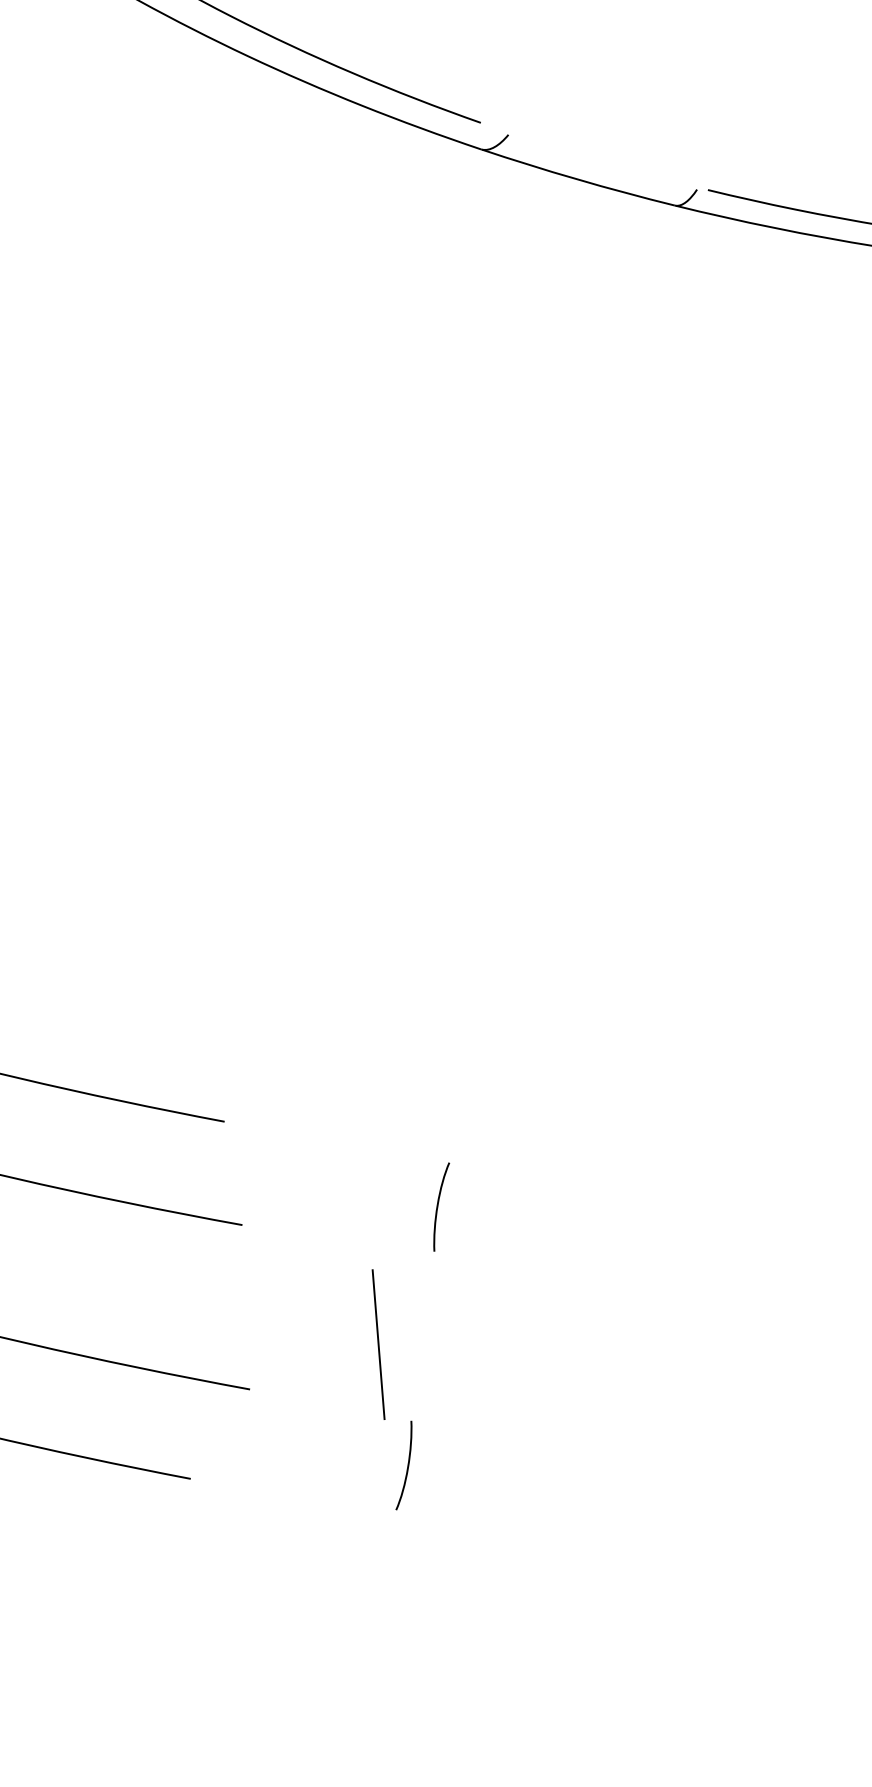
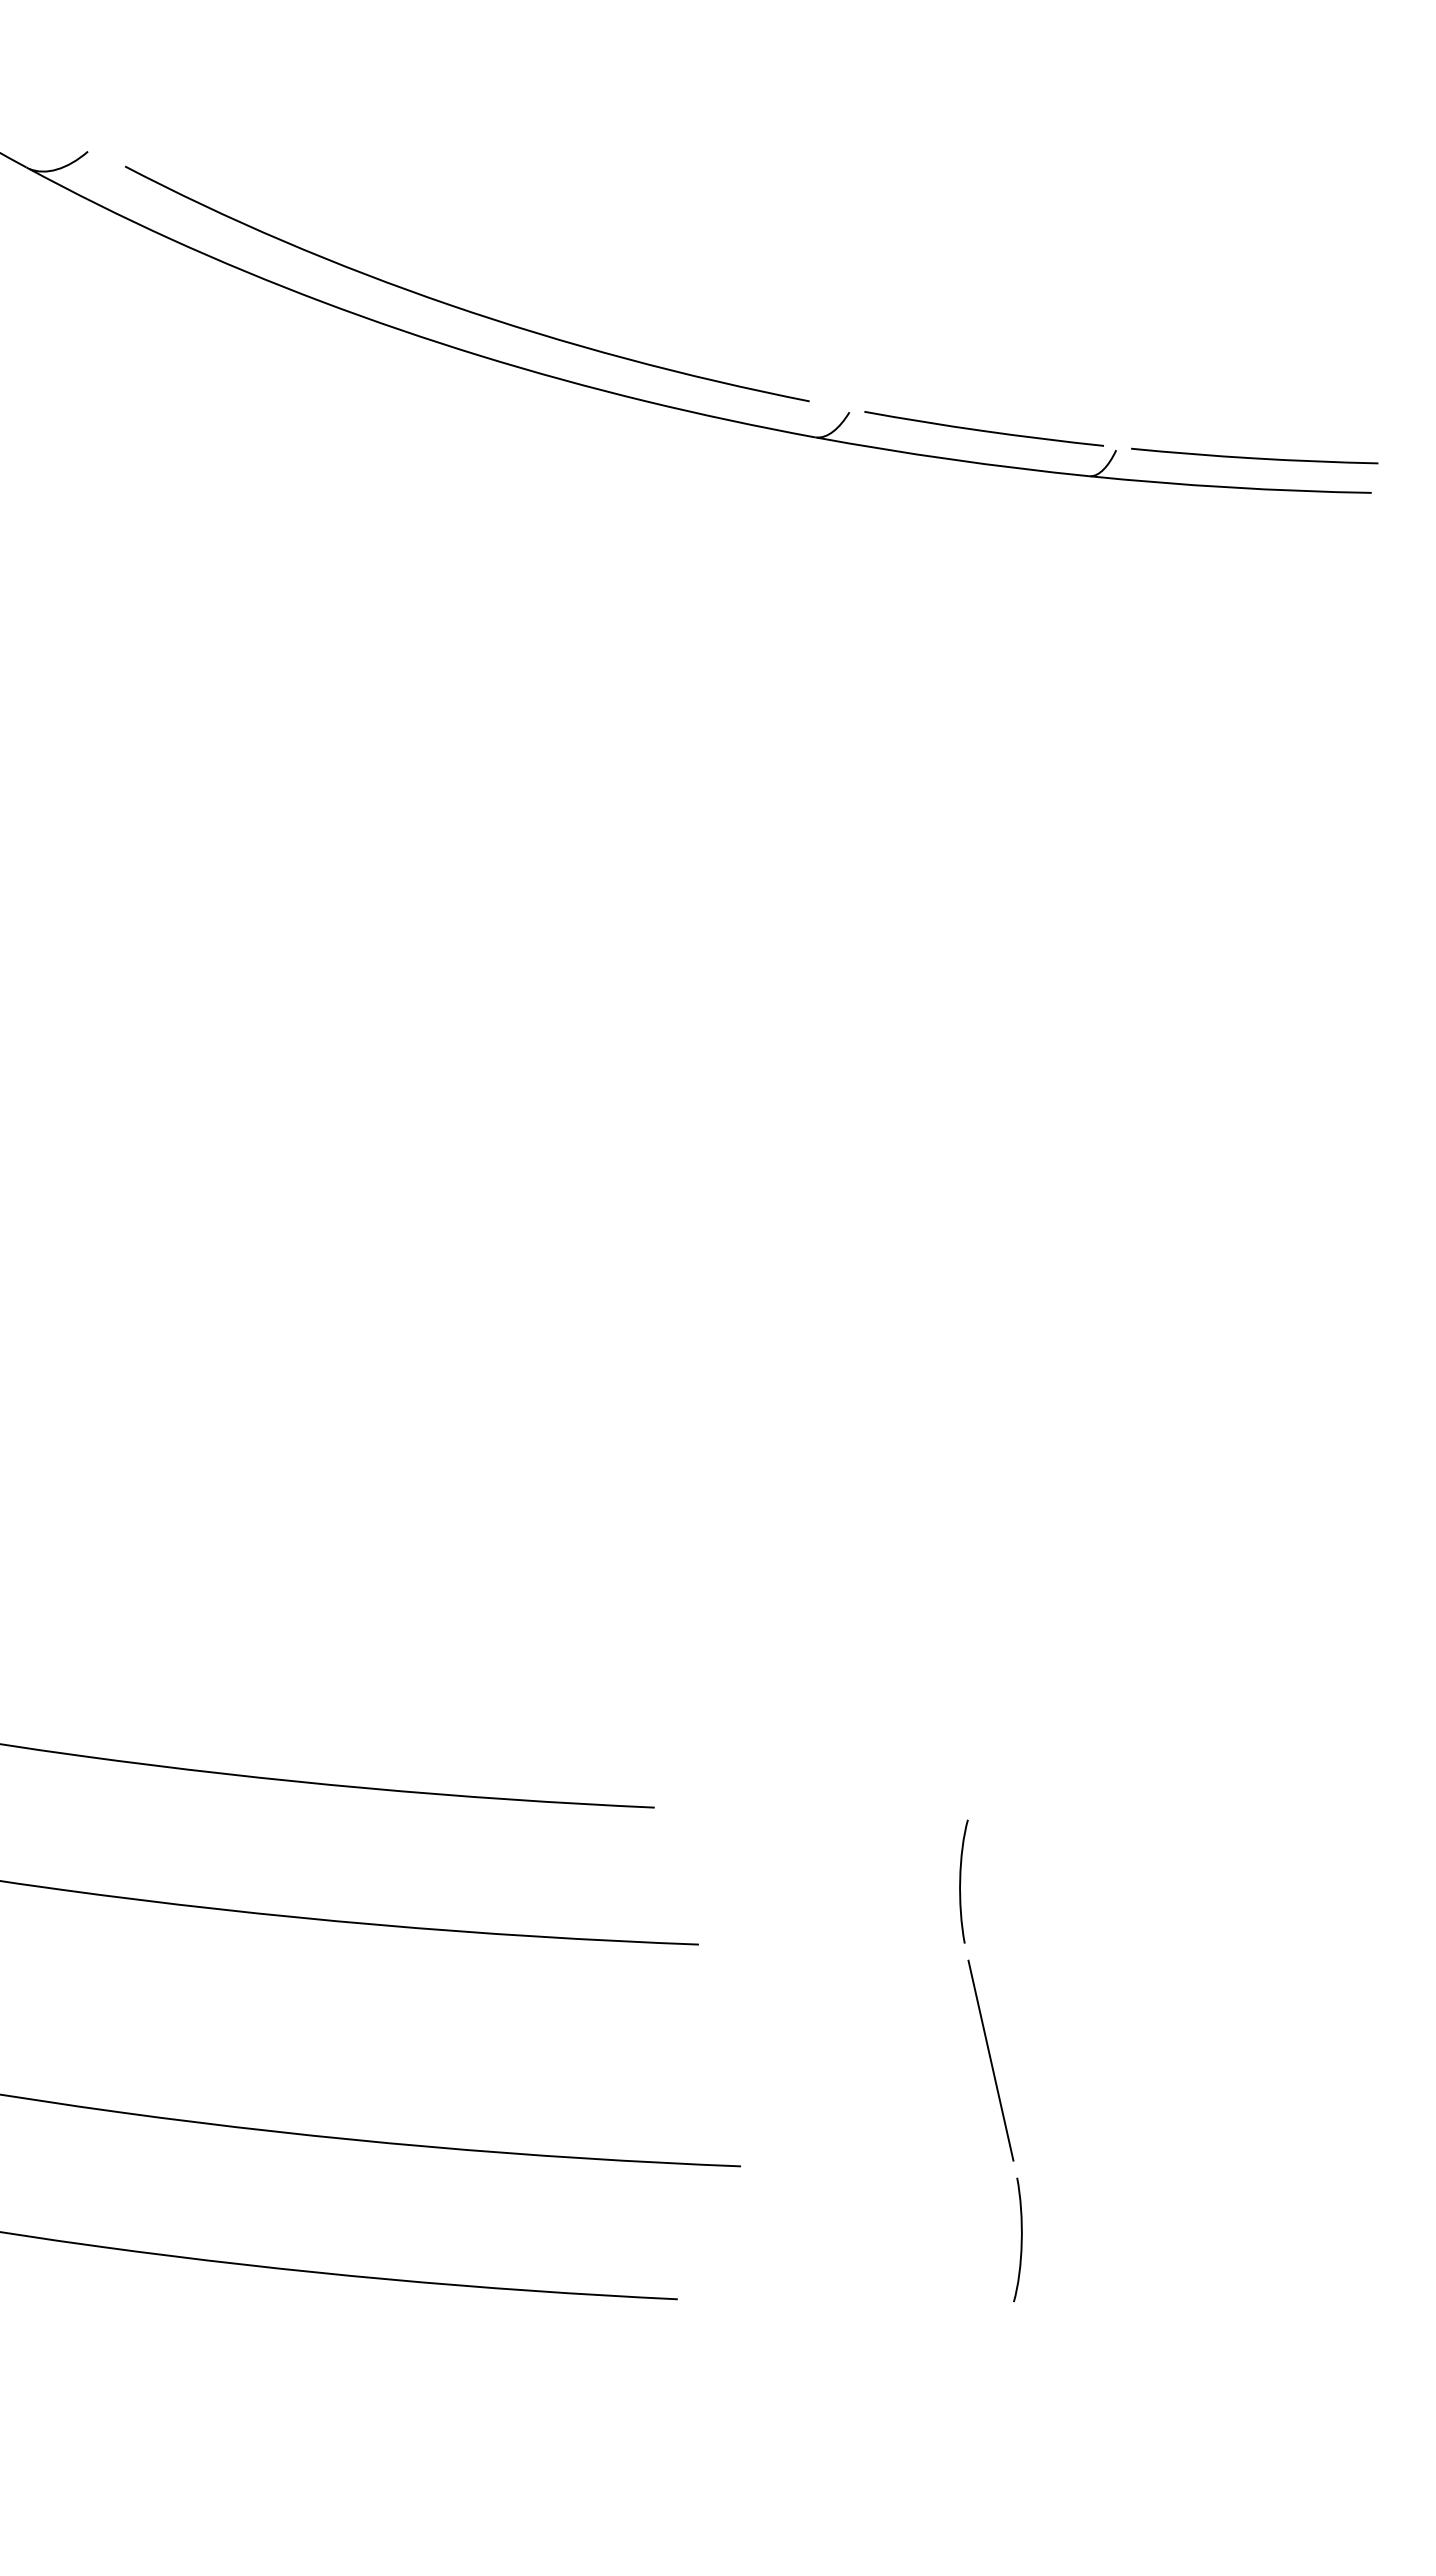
curve: (603, 161) -> (983, 430), added
line: (378, 1344) -> (990, 2060), moved
curve: (407, 1465) -> (1020, 2239), moved

